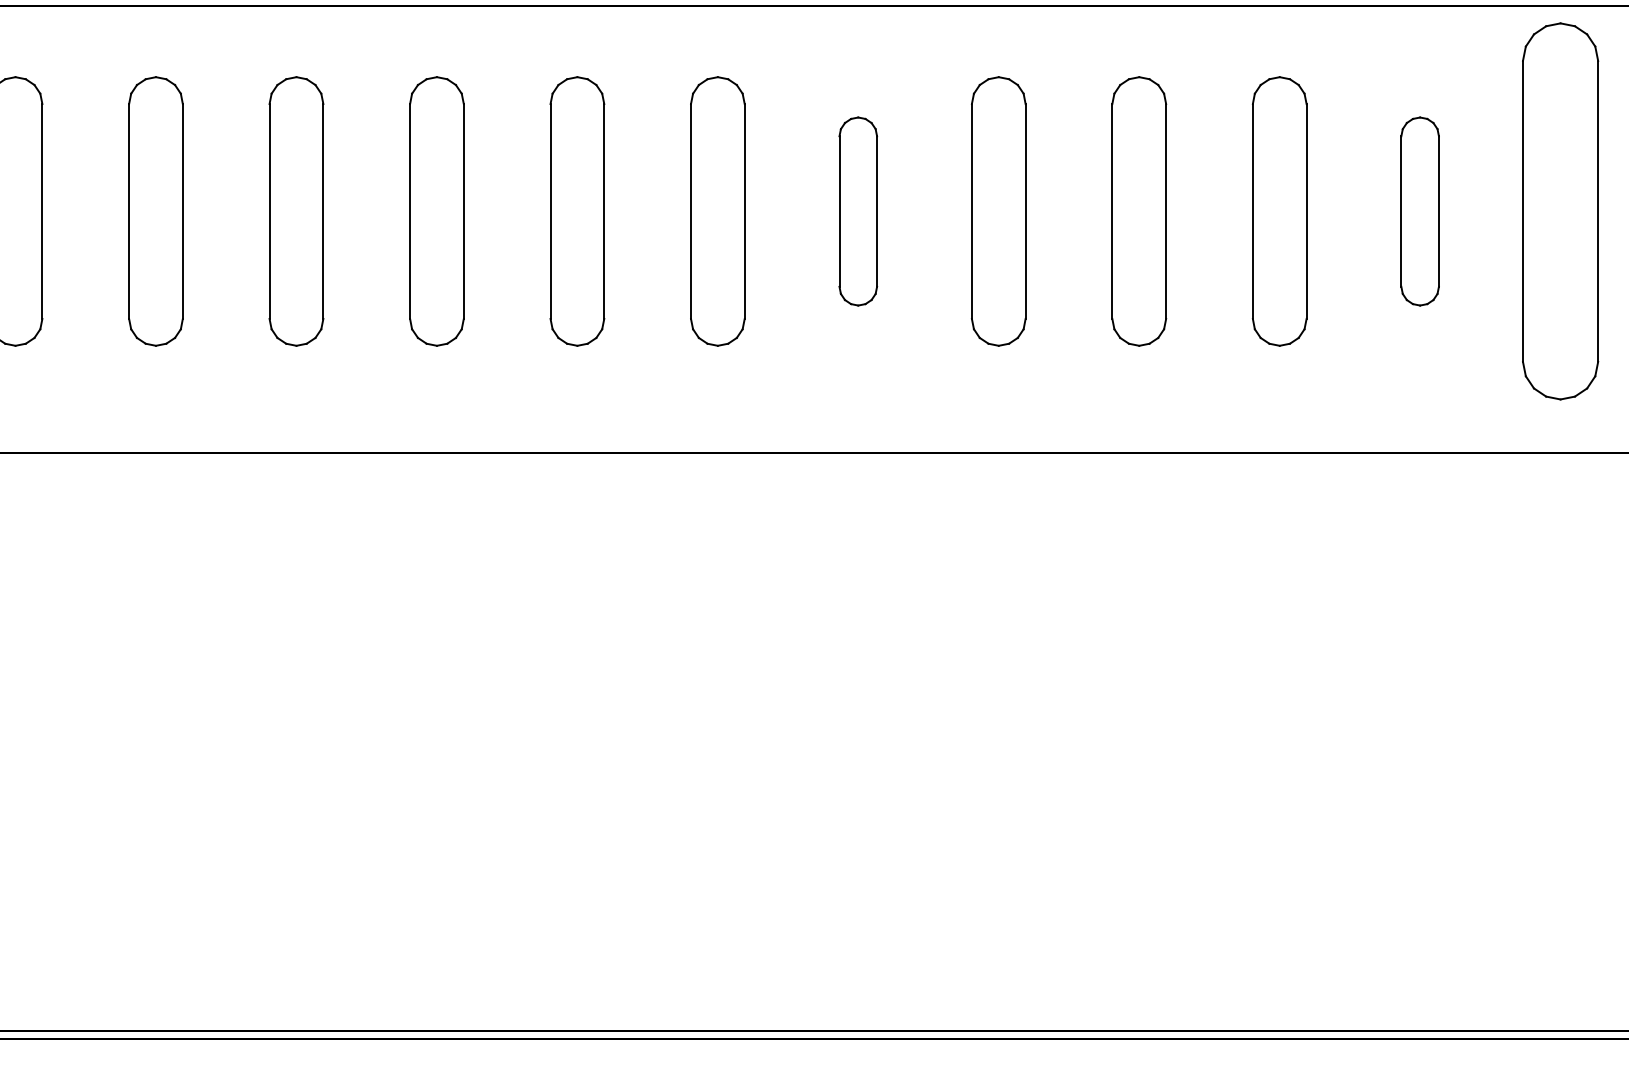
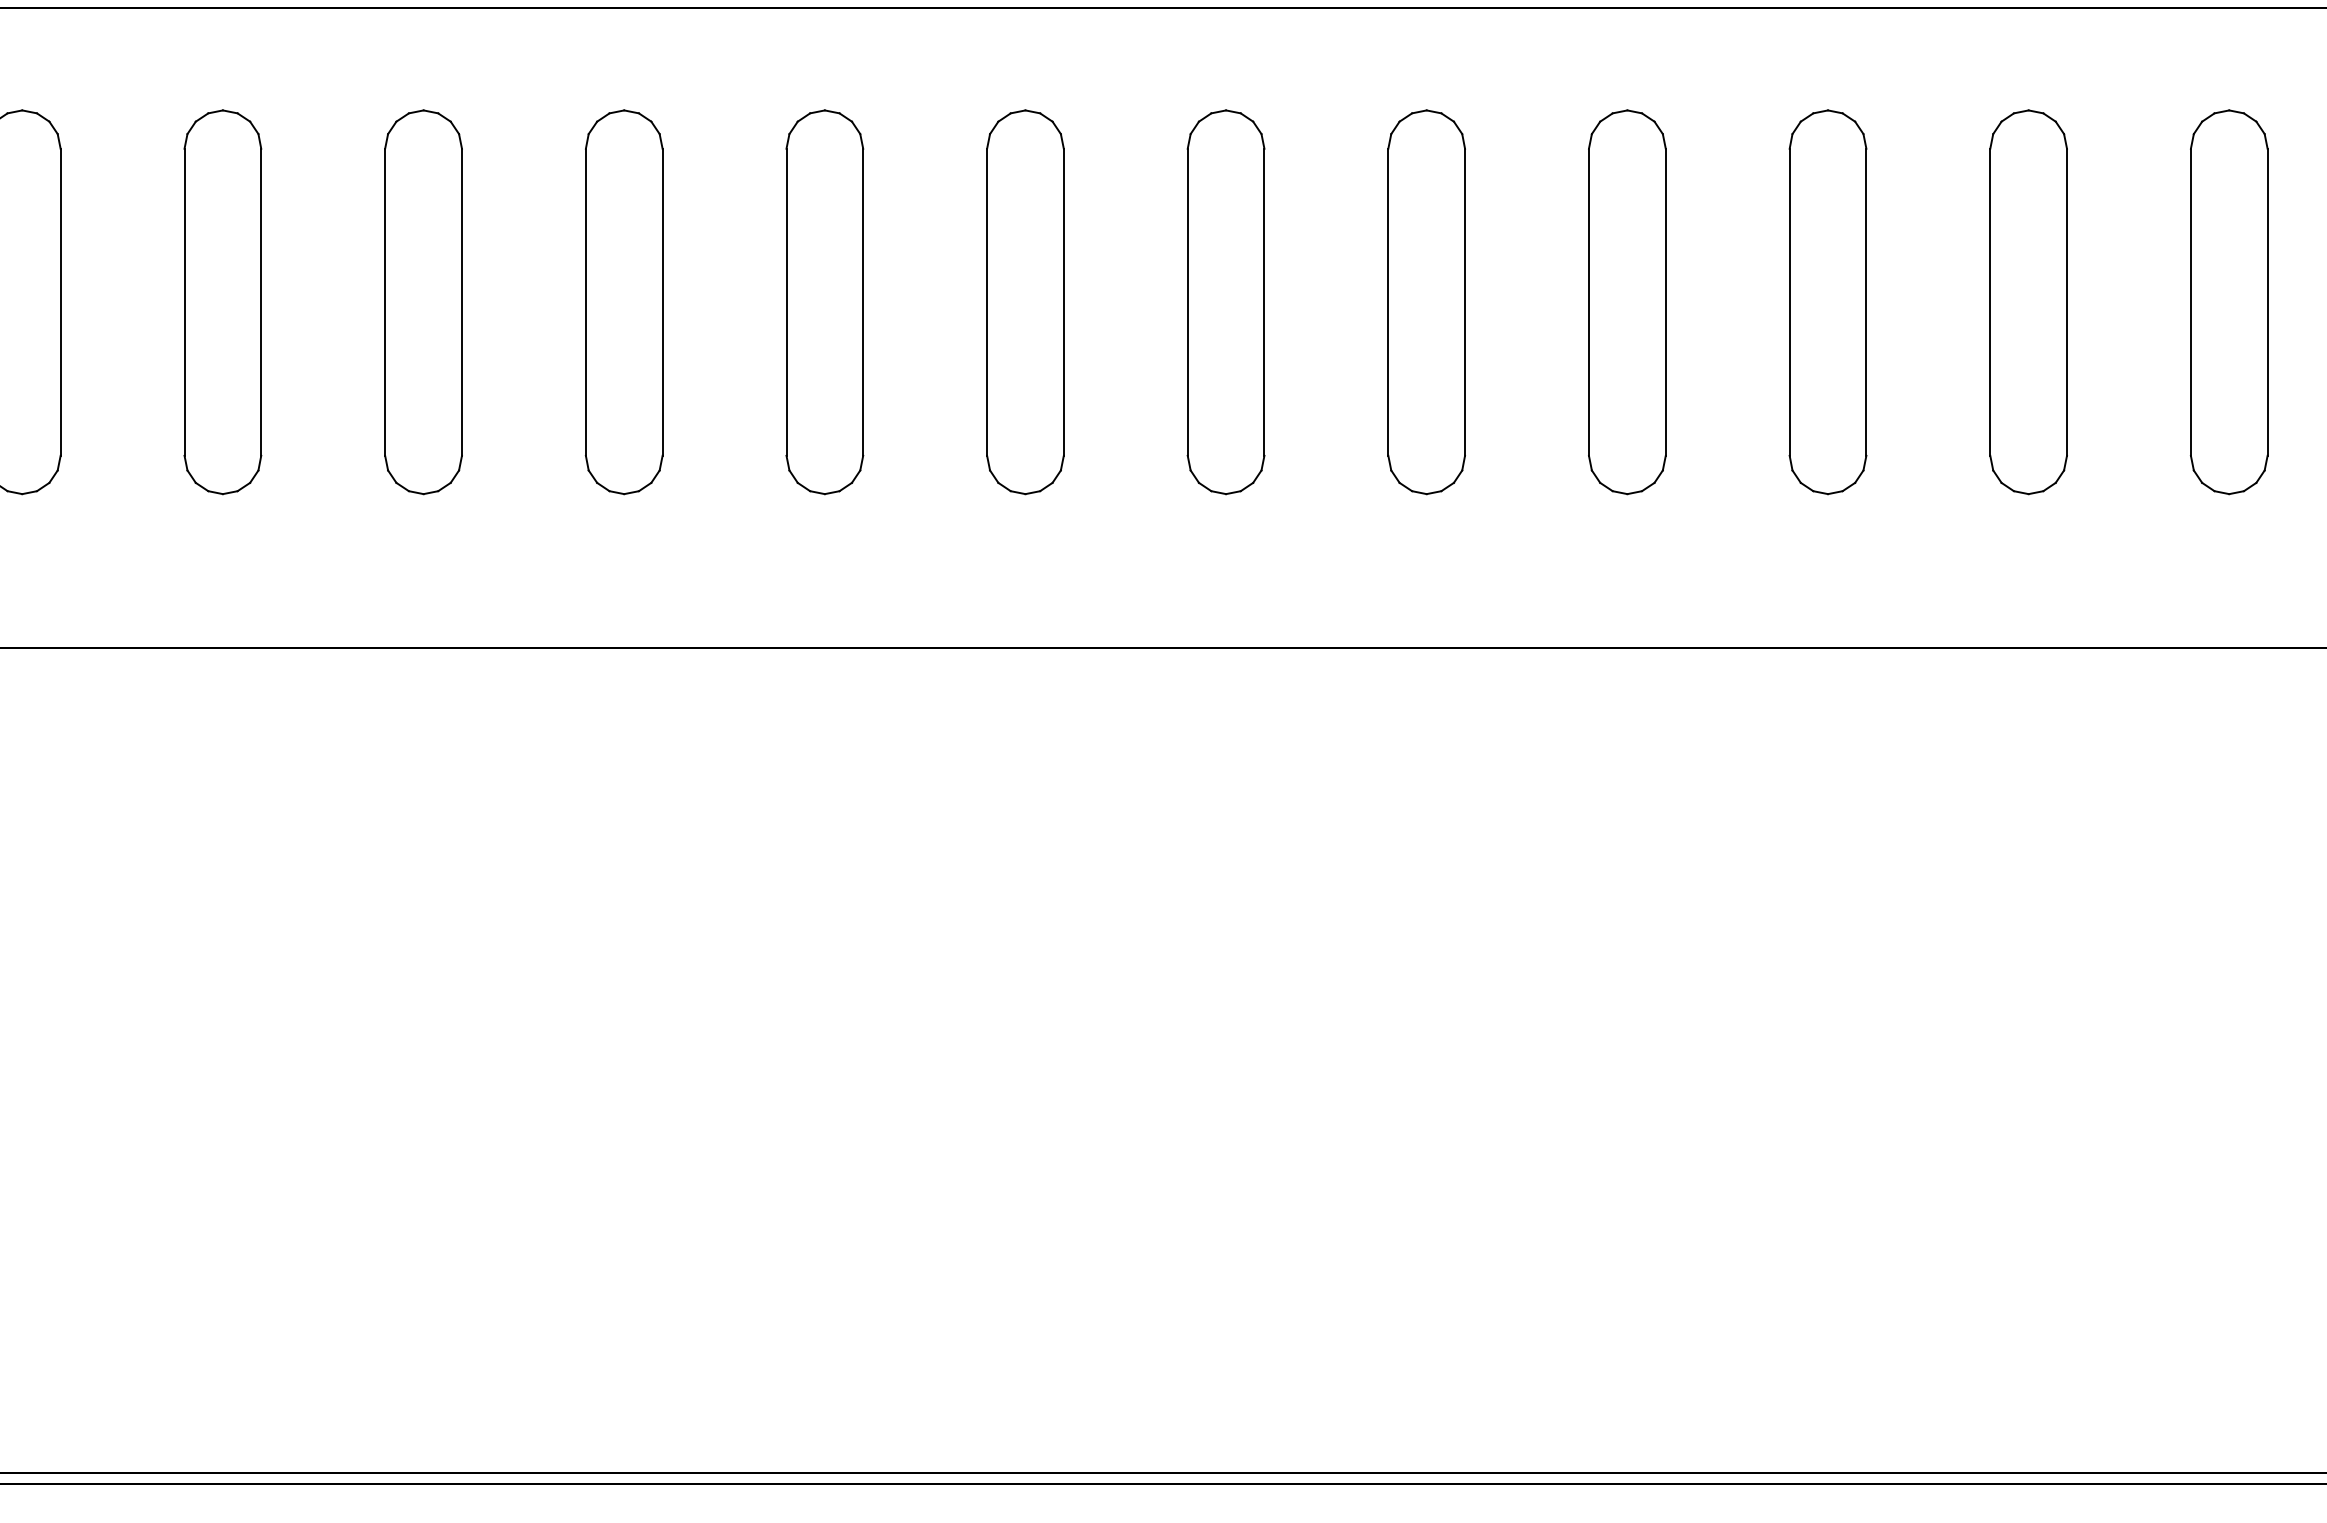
part: (857, 211) -> (1225, 302), size x1.43
part: (1420, 211) -> (2028, 302), size x1.43
part: (1560, 211) -> (2229, 302), size x0.71

